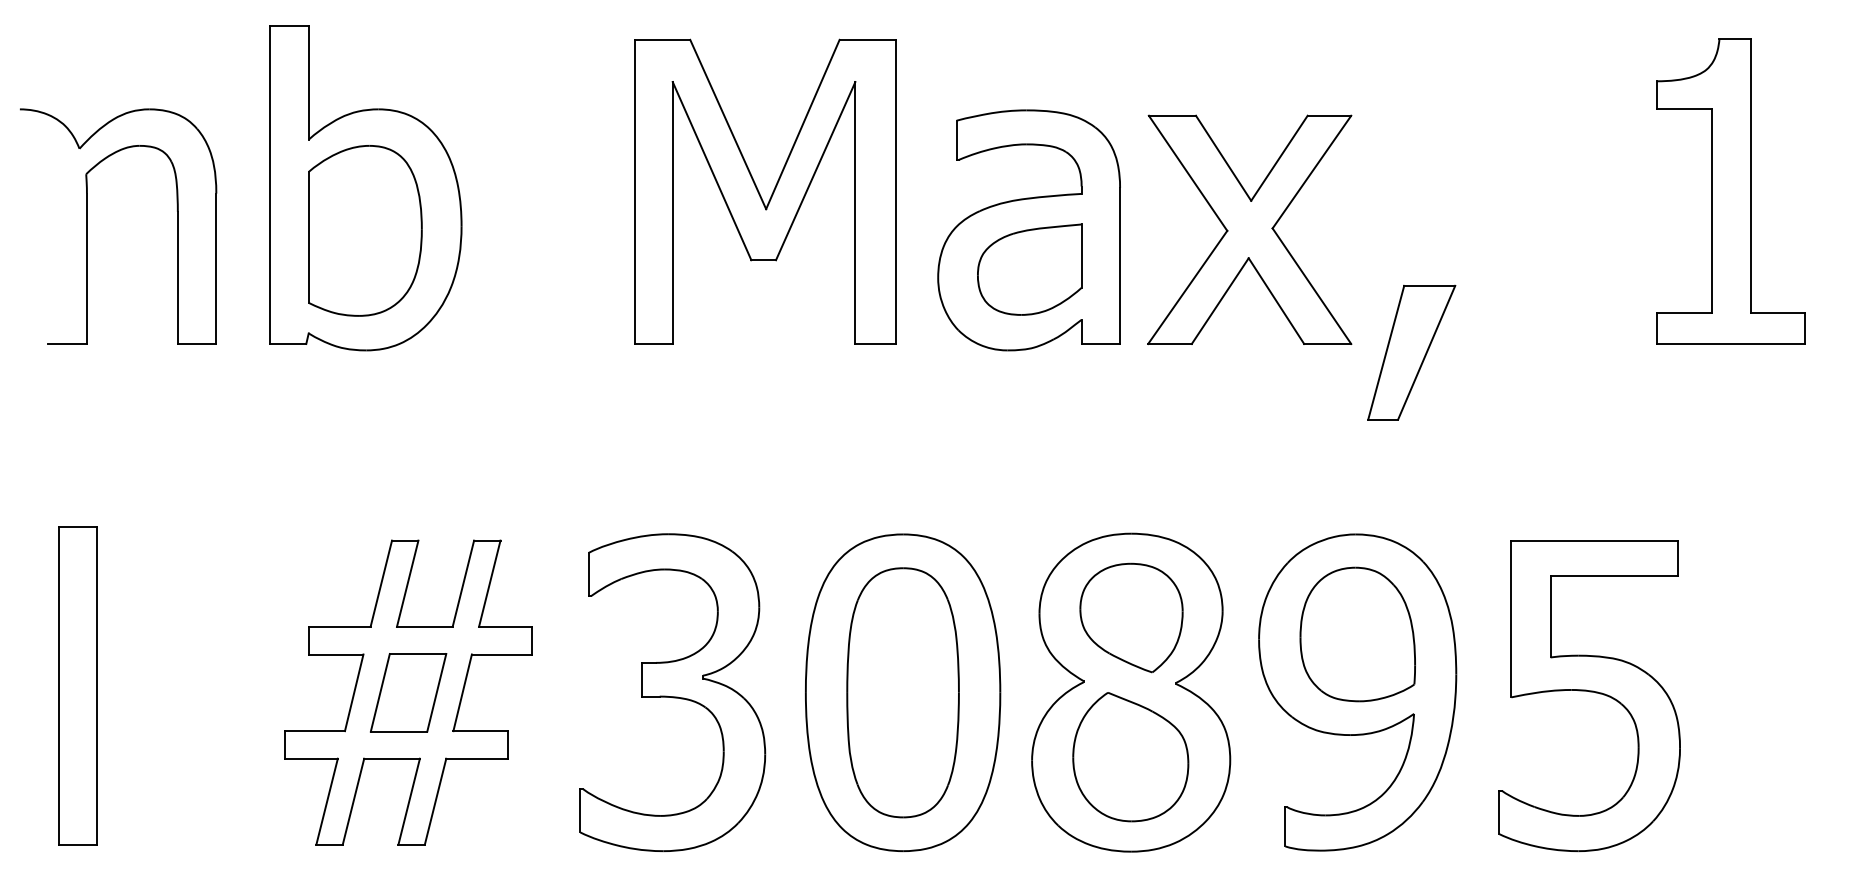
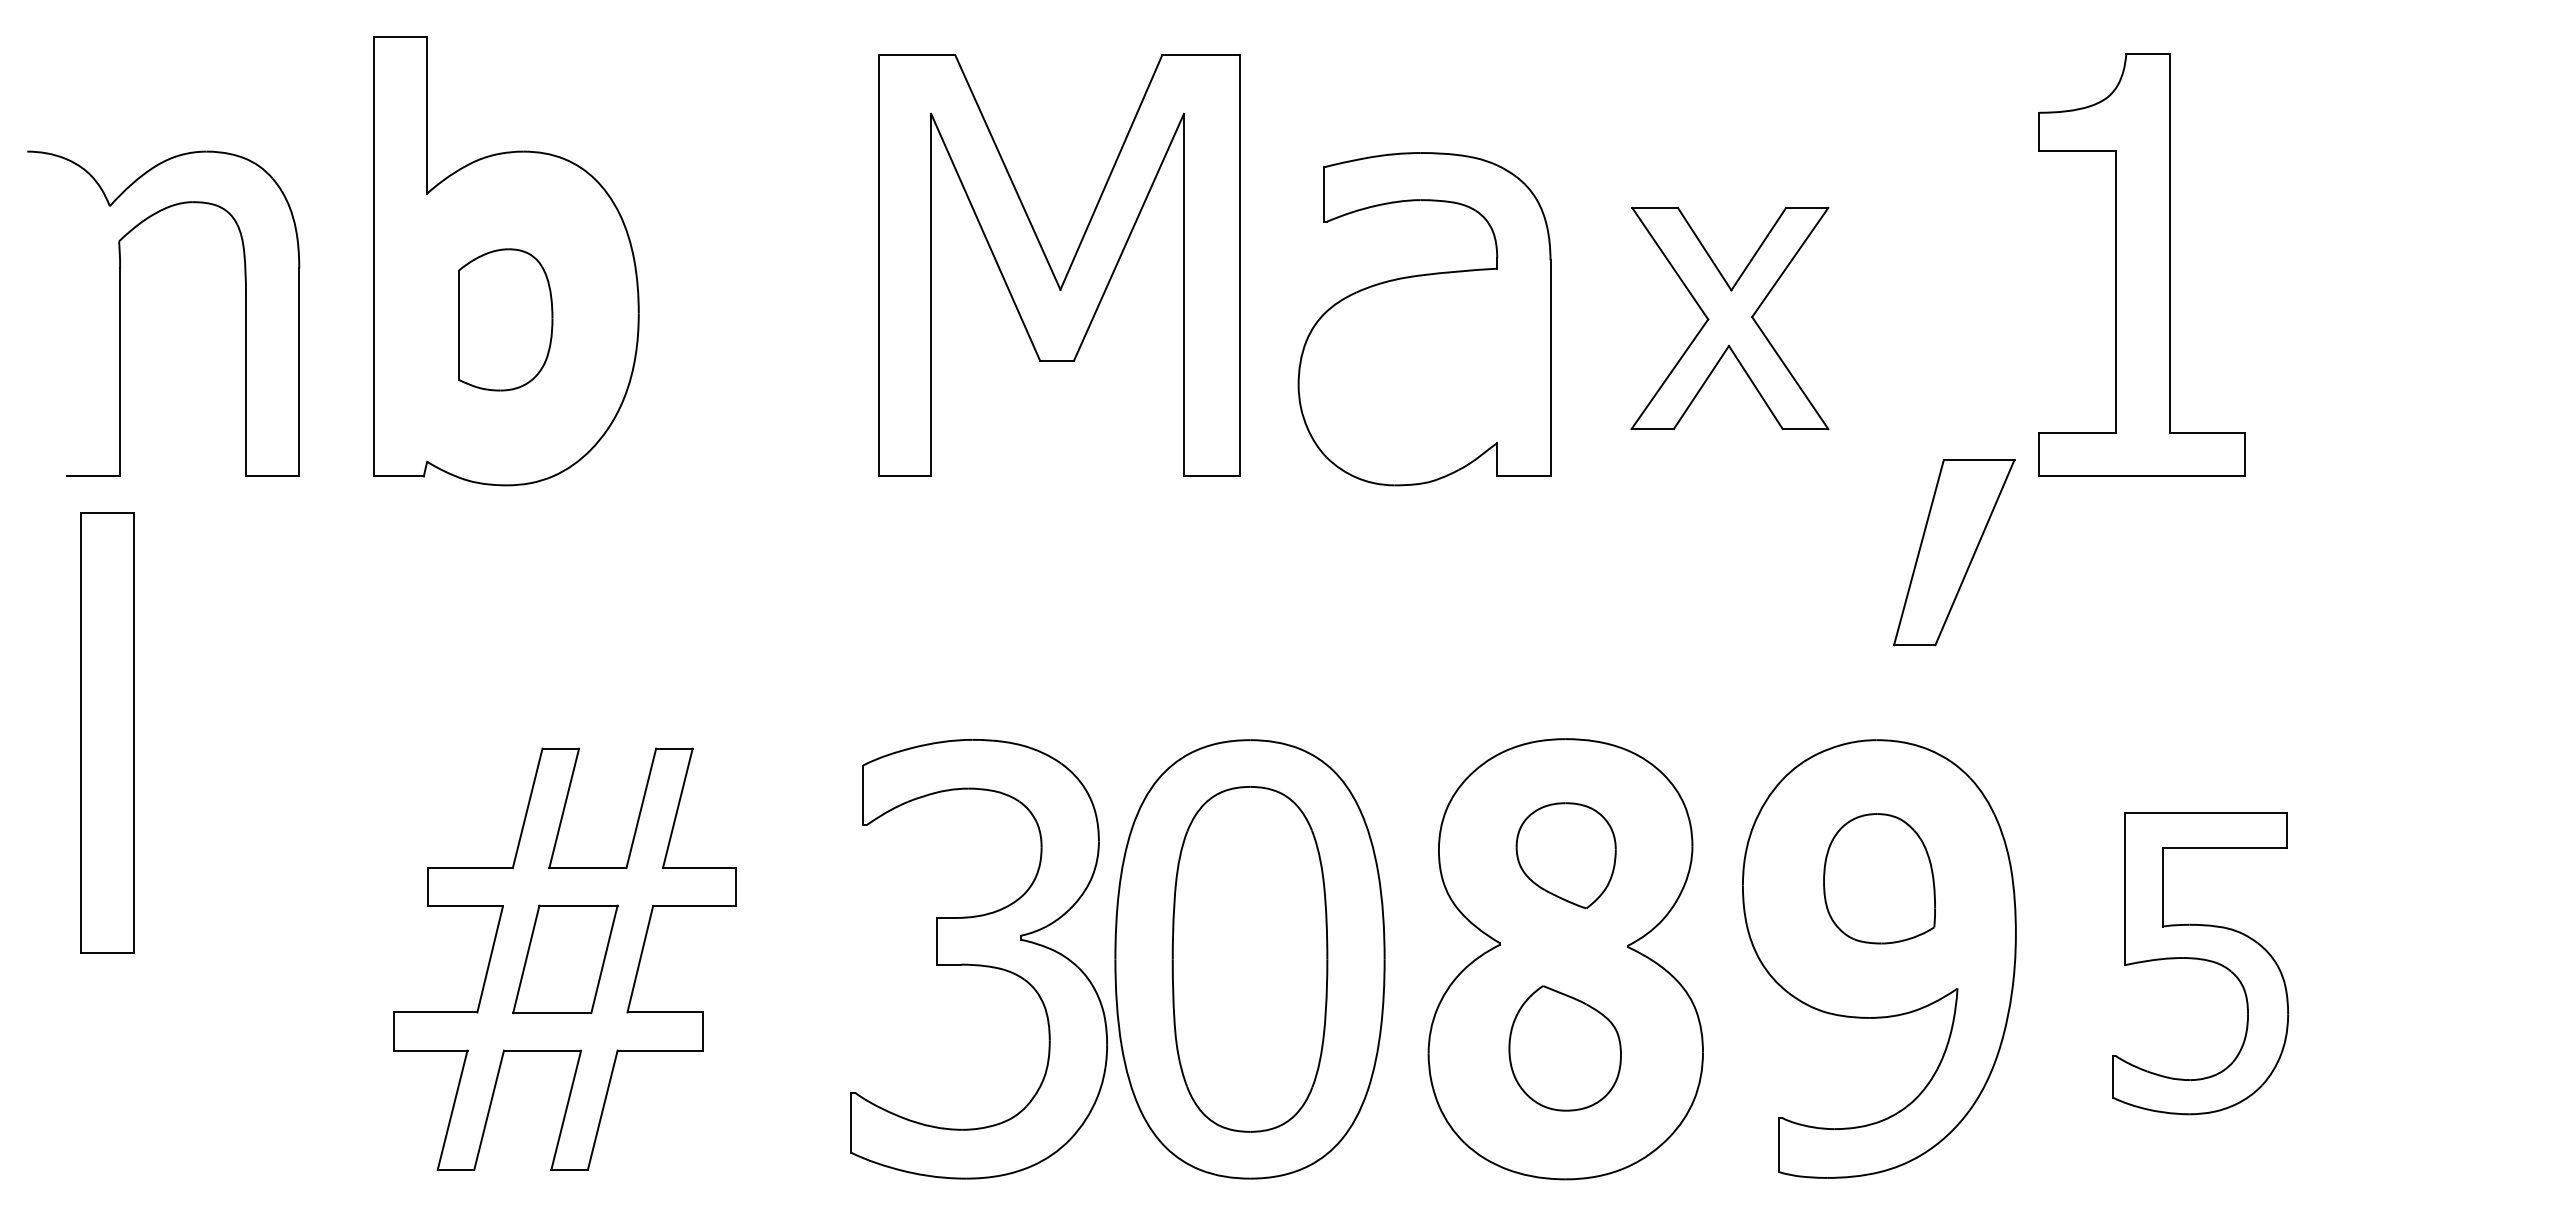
part: (1730, 190) -> (2141, 264), moved
part: (1249, 229) -> (1729, 318), size x0.7
part: (365, 230) -> (505, 319), size x0.6
part: (1029, 269) -> (1424, 373), removed
part: (1411, 352) -> (1954, 552), moved
part: (1130, 617) -> (1565, 855), size x0.7
part: (1357, 634) -> (1879, 878), size x0.7
part: (77, 685) -> (107, 732), moved
part: (672, 692) -> (978, 959), moved
part: (1589, 695) -> (2200, 963), size x0.7
part: (1130, 757) -> (1564, 1048), size x0.7

